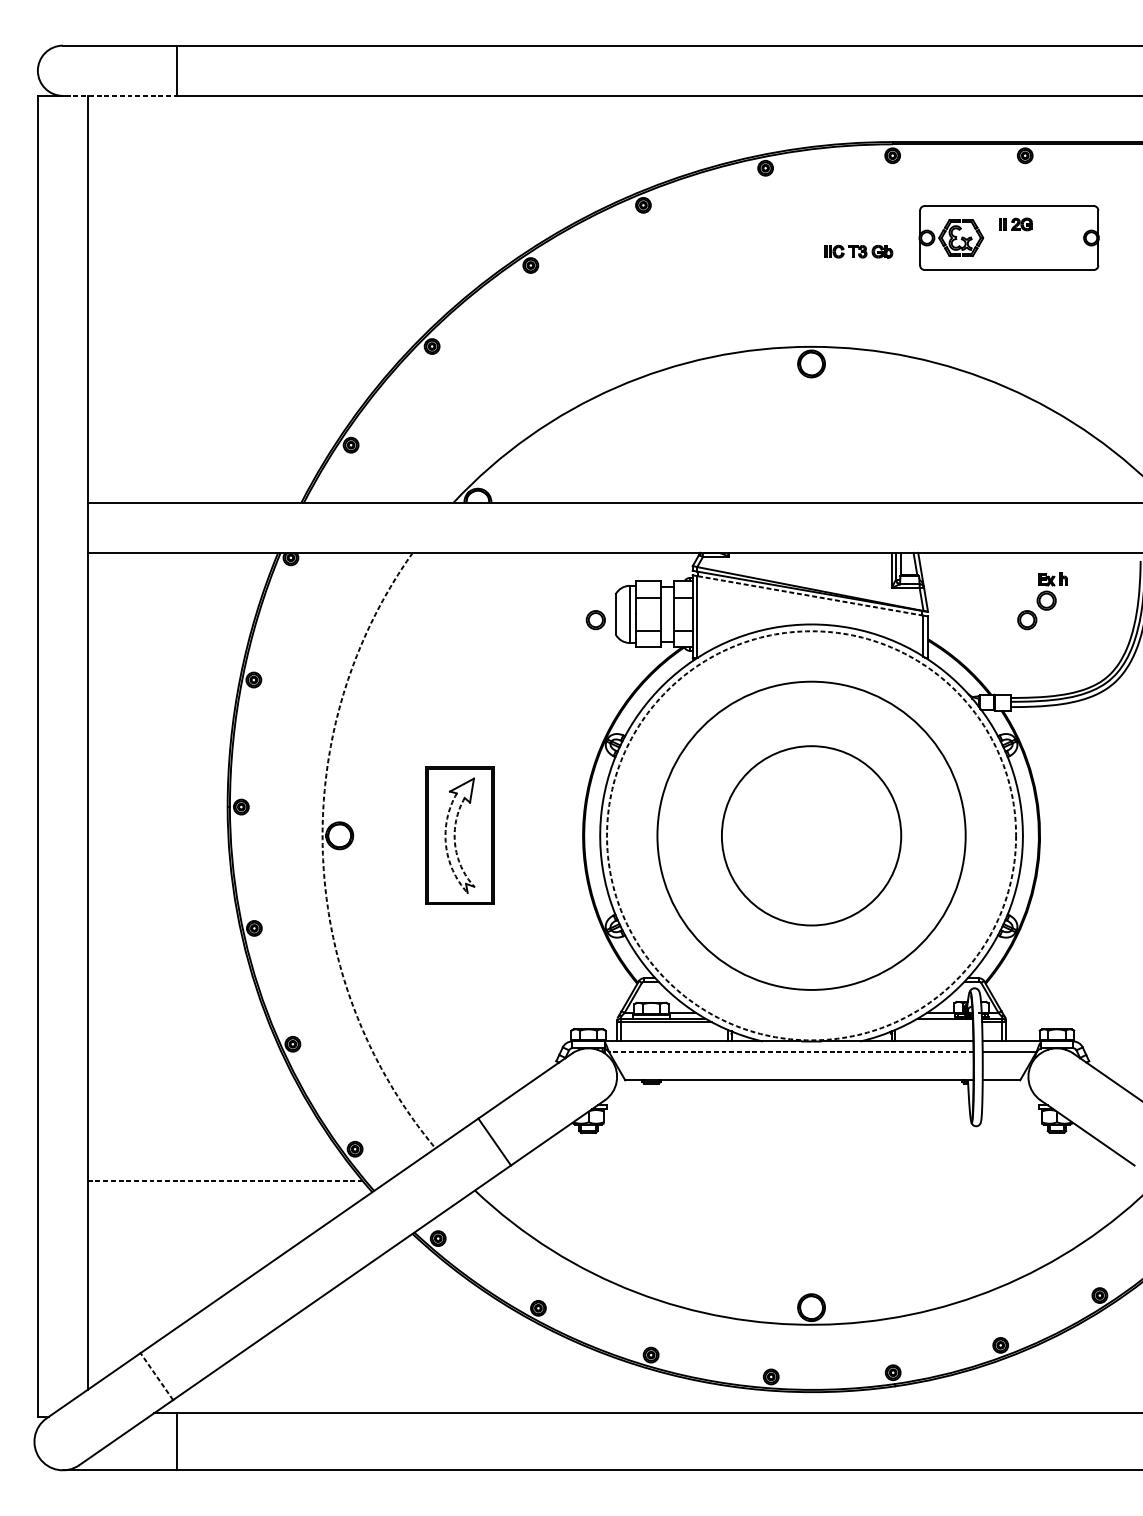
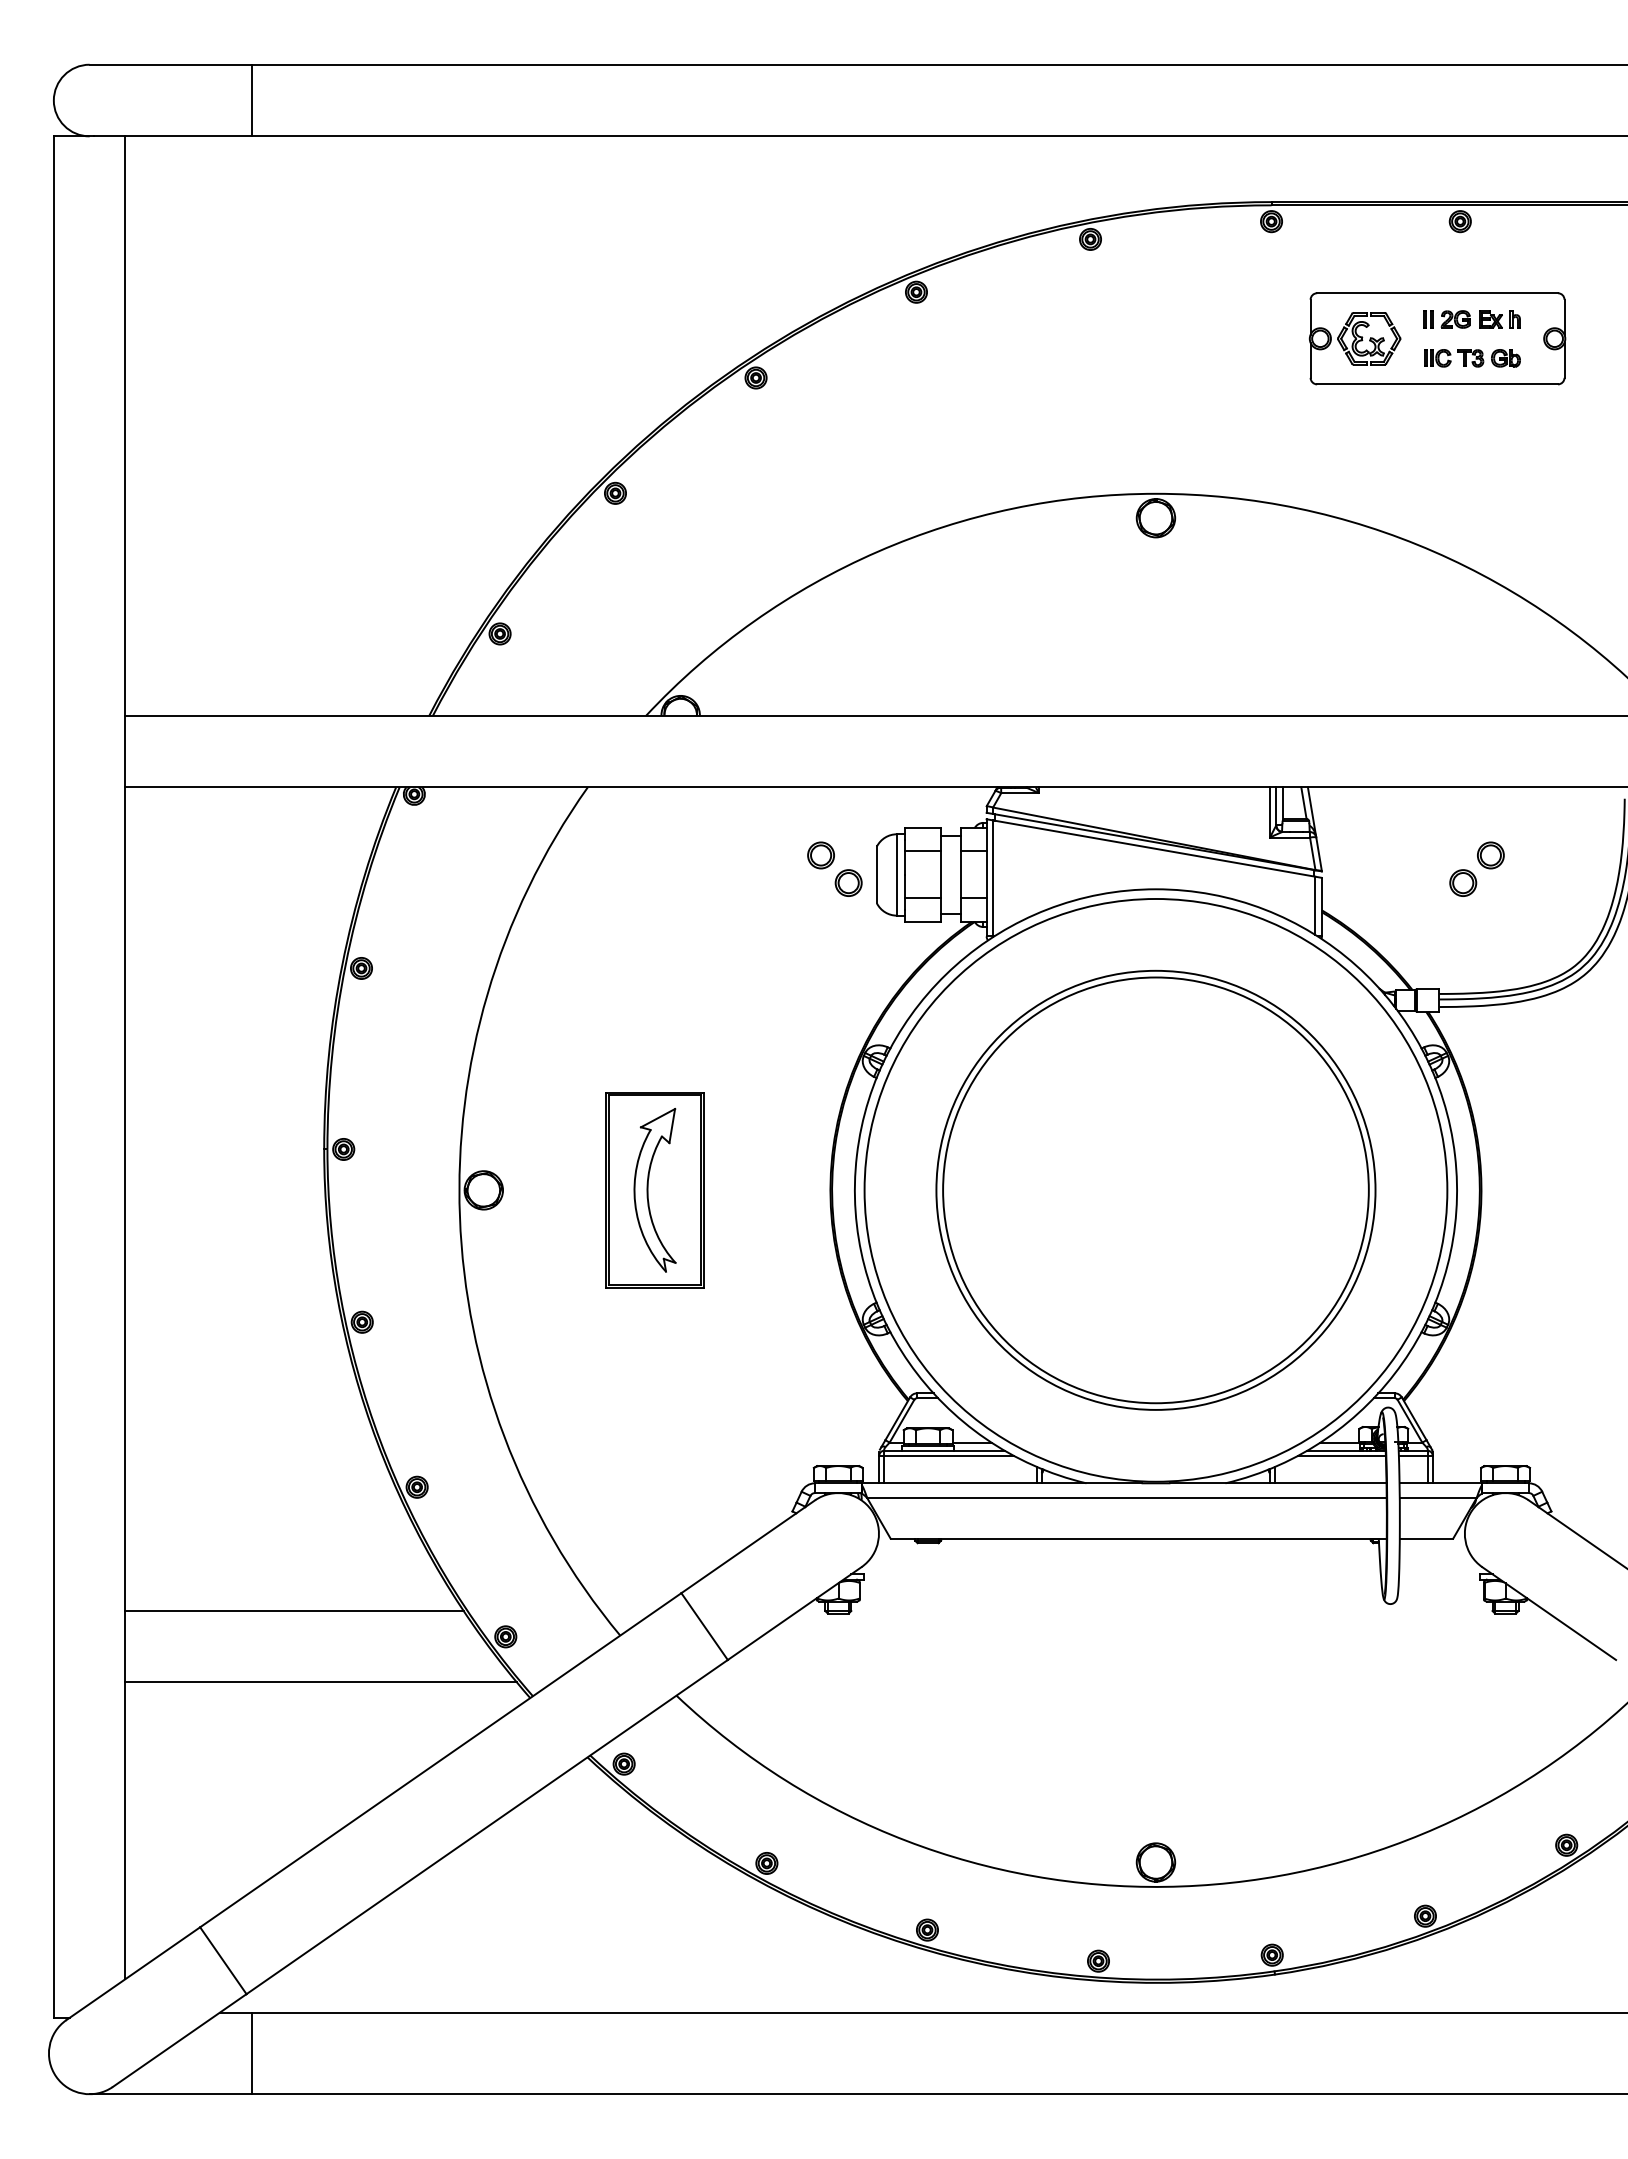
line: (121, 96) -> (173, 136), dashed -> solid
part: (858, 251) -> (1472, 358), moved
part: (1052, 579) -> (1499, 319), moved
line: (810, 595) -> (1154, 848), dashed -> solid
part: (576, 600) -> (820, 855), added
circle: (811, 835) -> (1155, 1189), dashed -> solid
circle: (811, 835) -> (1155, 1190), size x1.67
arc: (455, 843) -> (648, 1201), dashed -> solid
arc: (446, 845) -> (635, 1203), dashed -> solid
arc: (322, 854) -> (459, 1217), dashed -> solid
line: (941, 1021) -> (1341, 1455), added
line: (790, 1051) -> (1126, 1497), dashed -> solid
line: (206, 1130) -> (294, 1610), added
line: (225, 1181) -> (321, 1682), dashed -> solid
line: (156, 1376) -> (223, 1960), dashed -> solid

